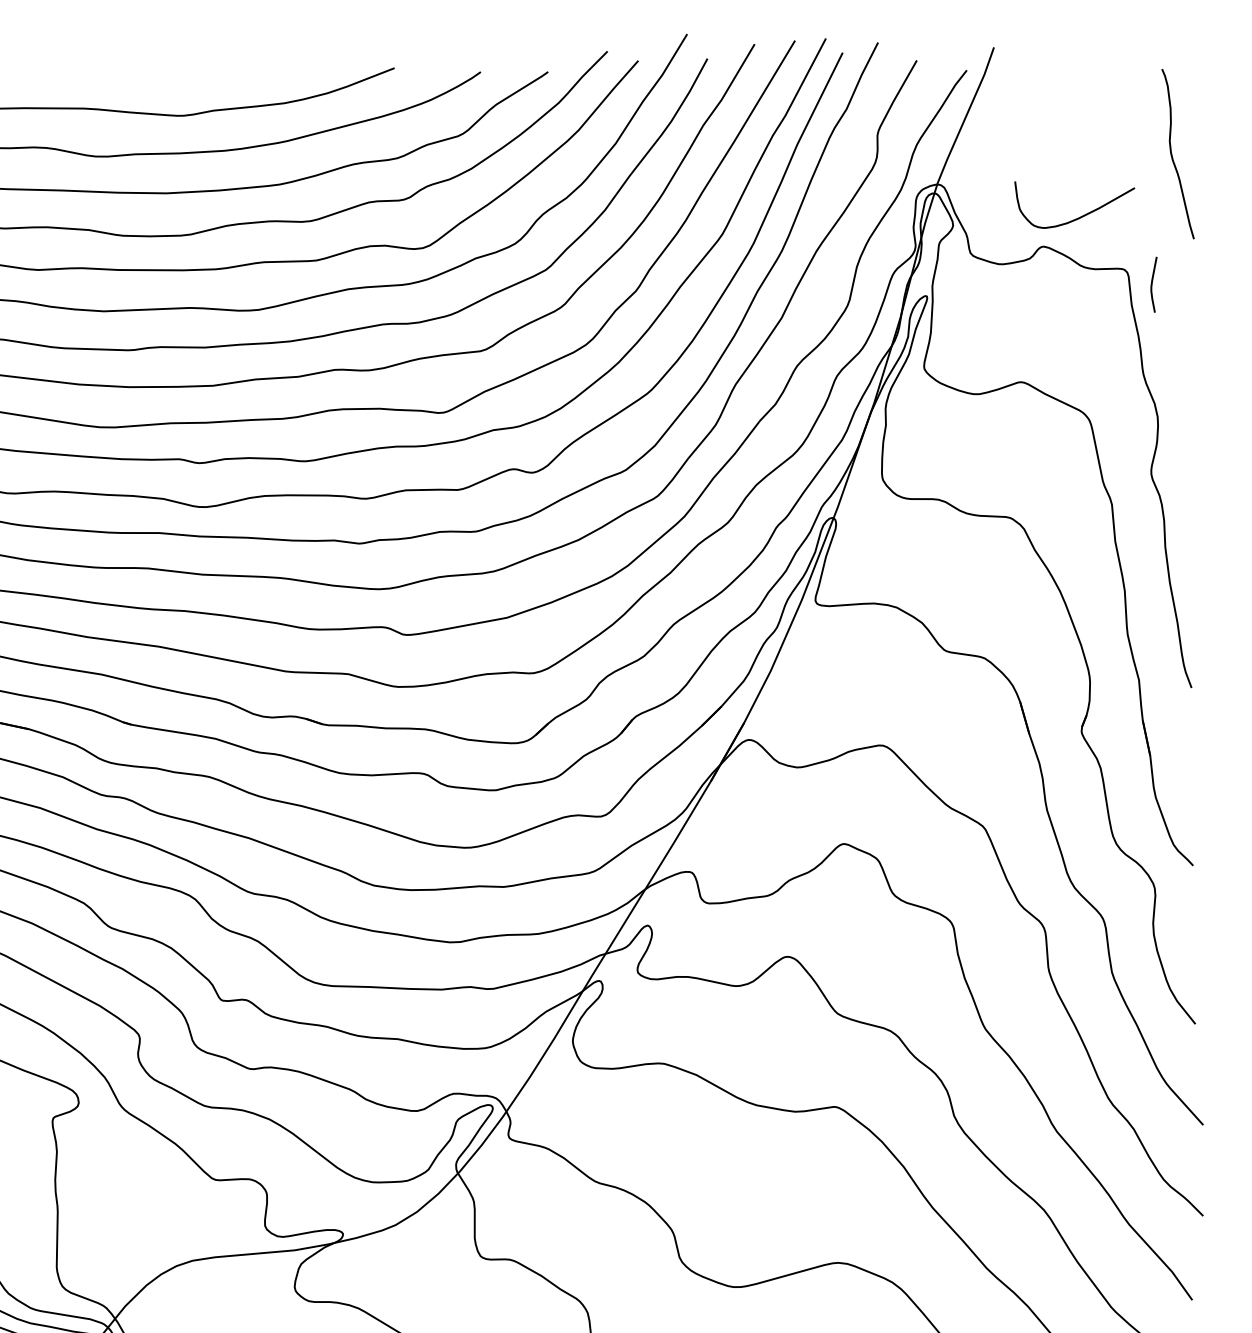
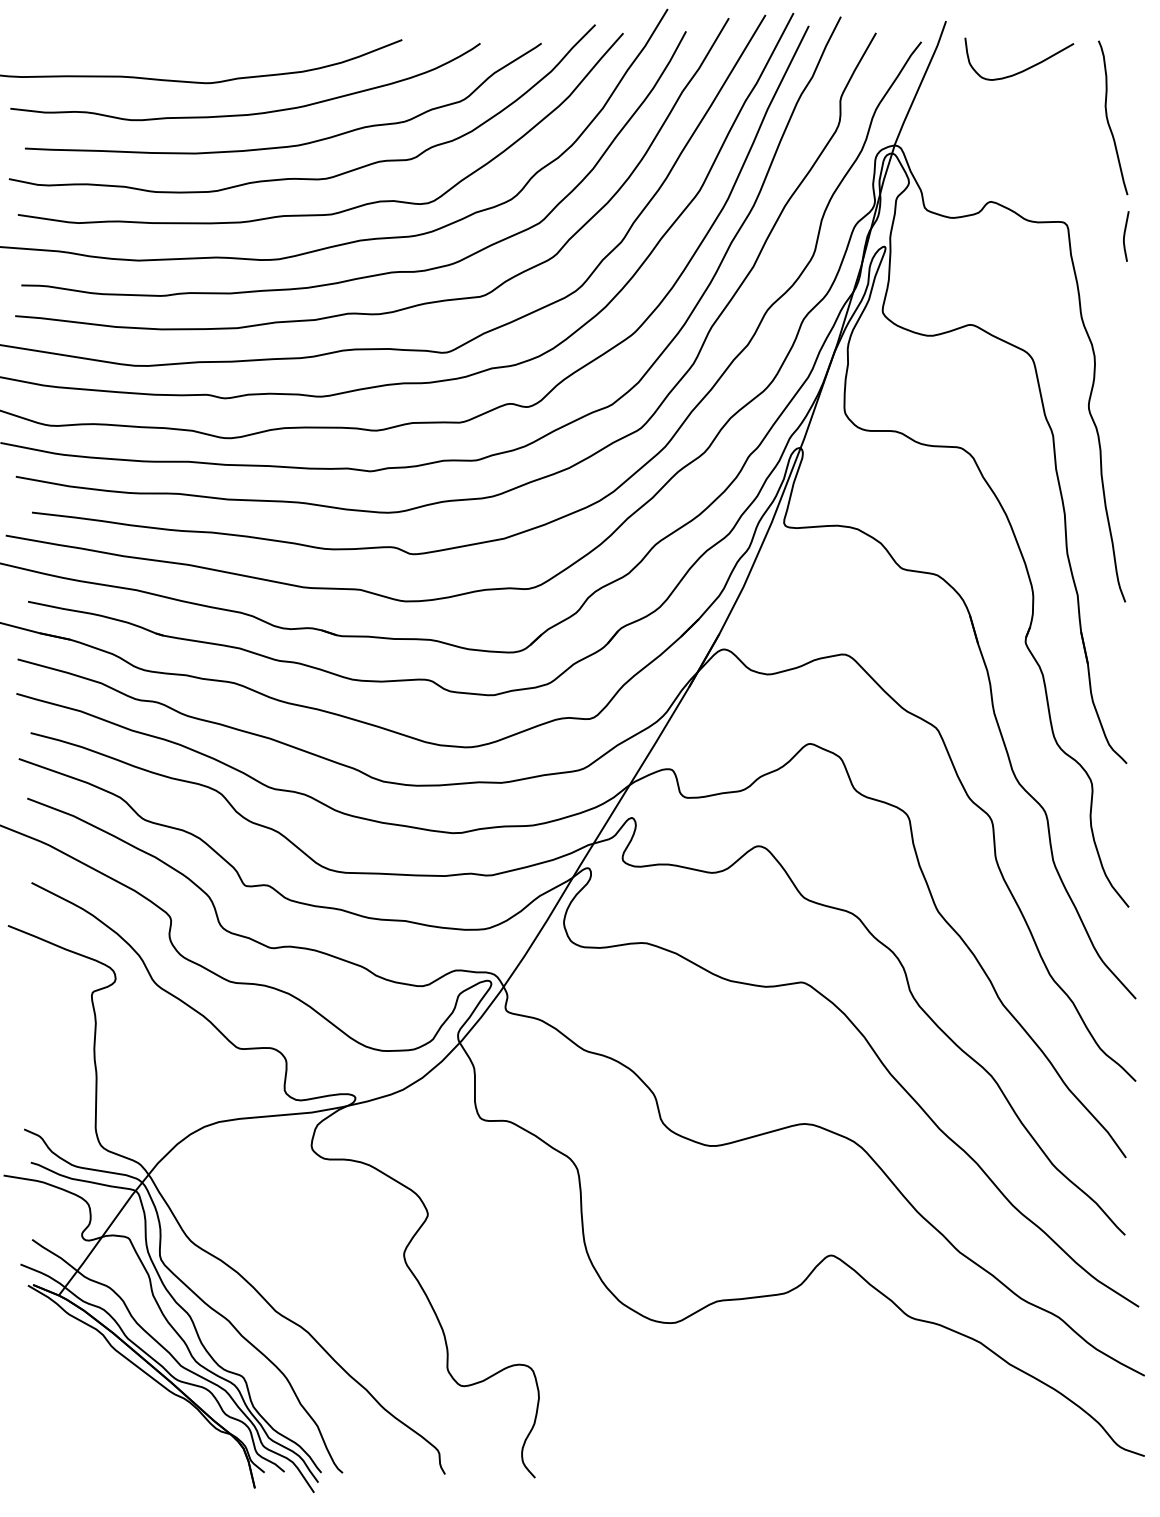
curve: (1080, 216) -> (1024, 69), moved
curve: (1153, 283) -> (1125, 235), moved

